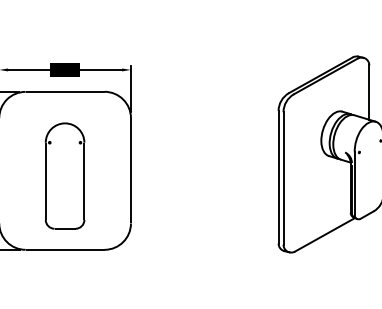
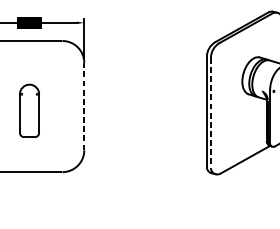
line: (130, 170) -> (83, 106), solid -> dashed
part: (64, 175) -> (29, 110), size x0.6
line: (283, 179) -> (210, 113), solid -> dashed

